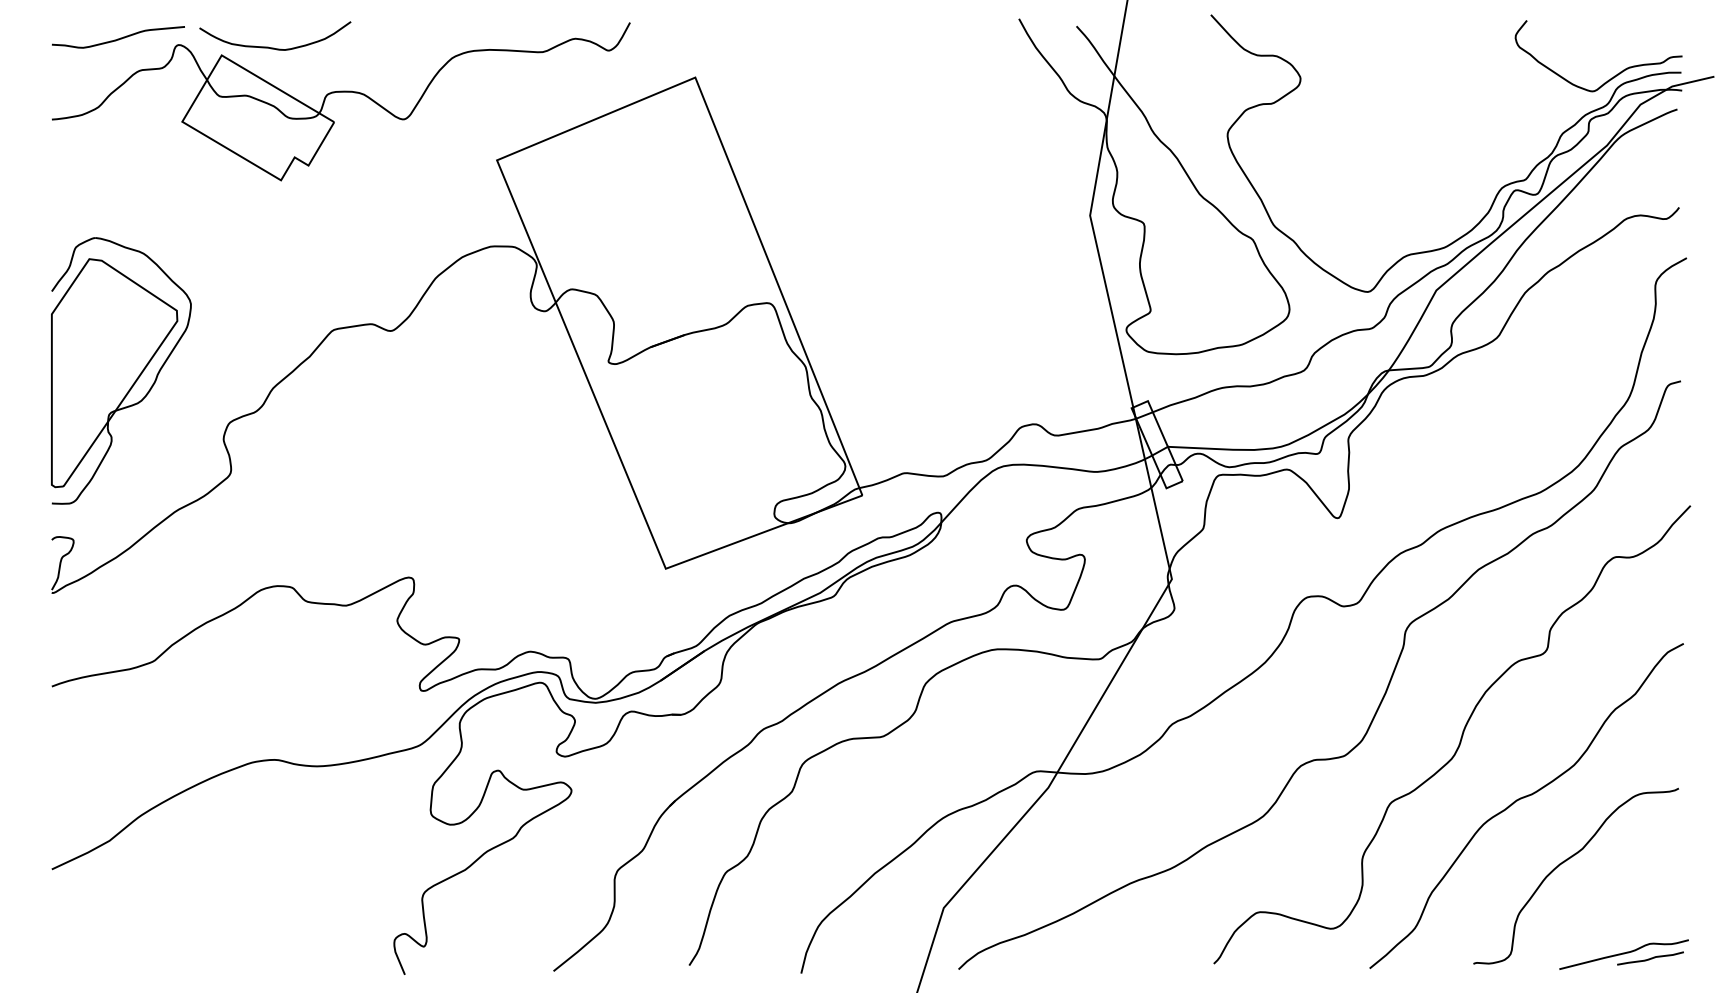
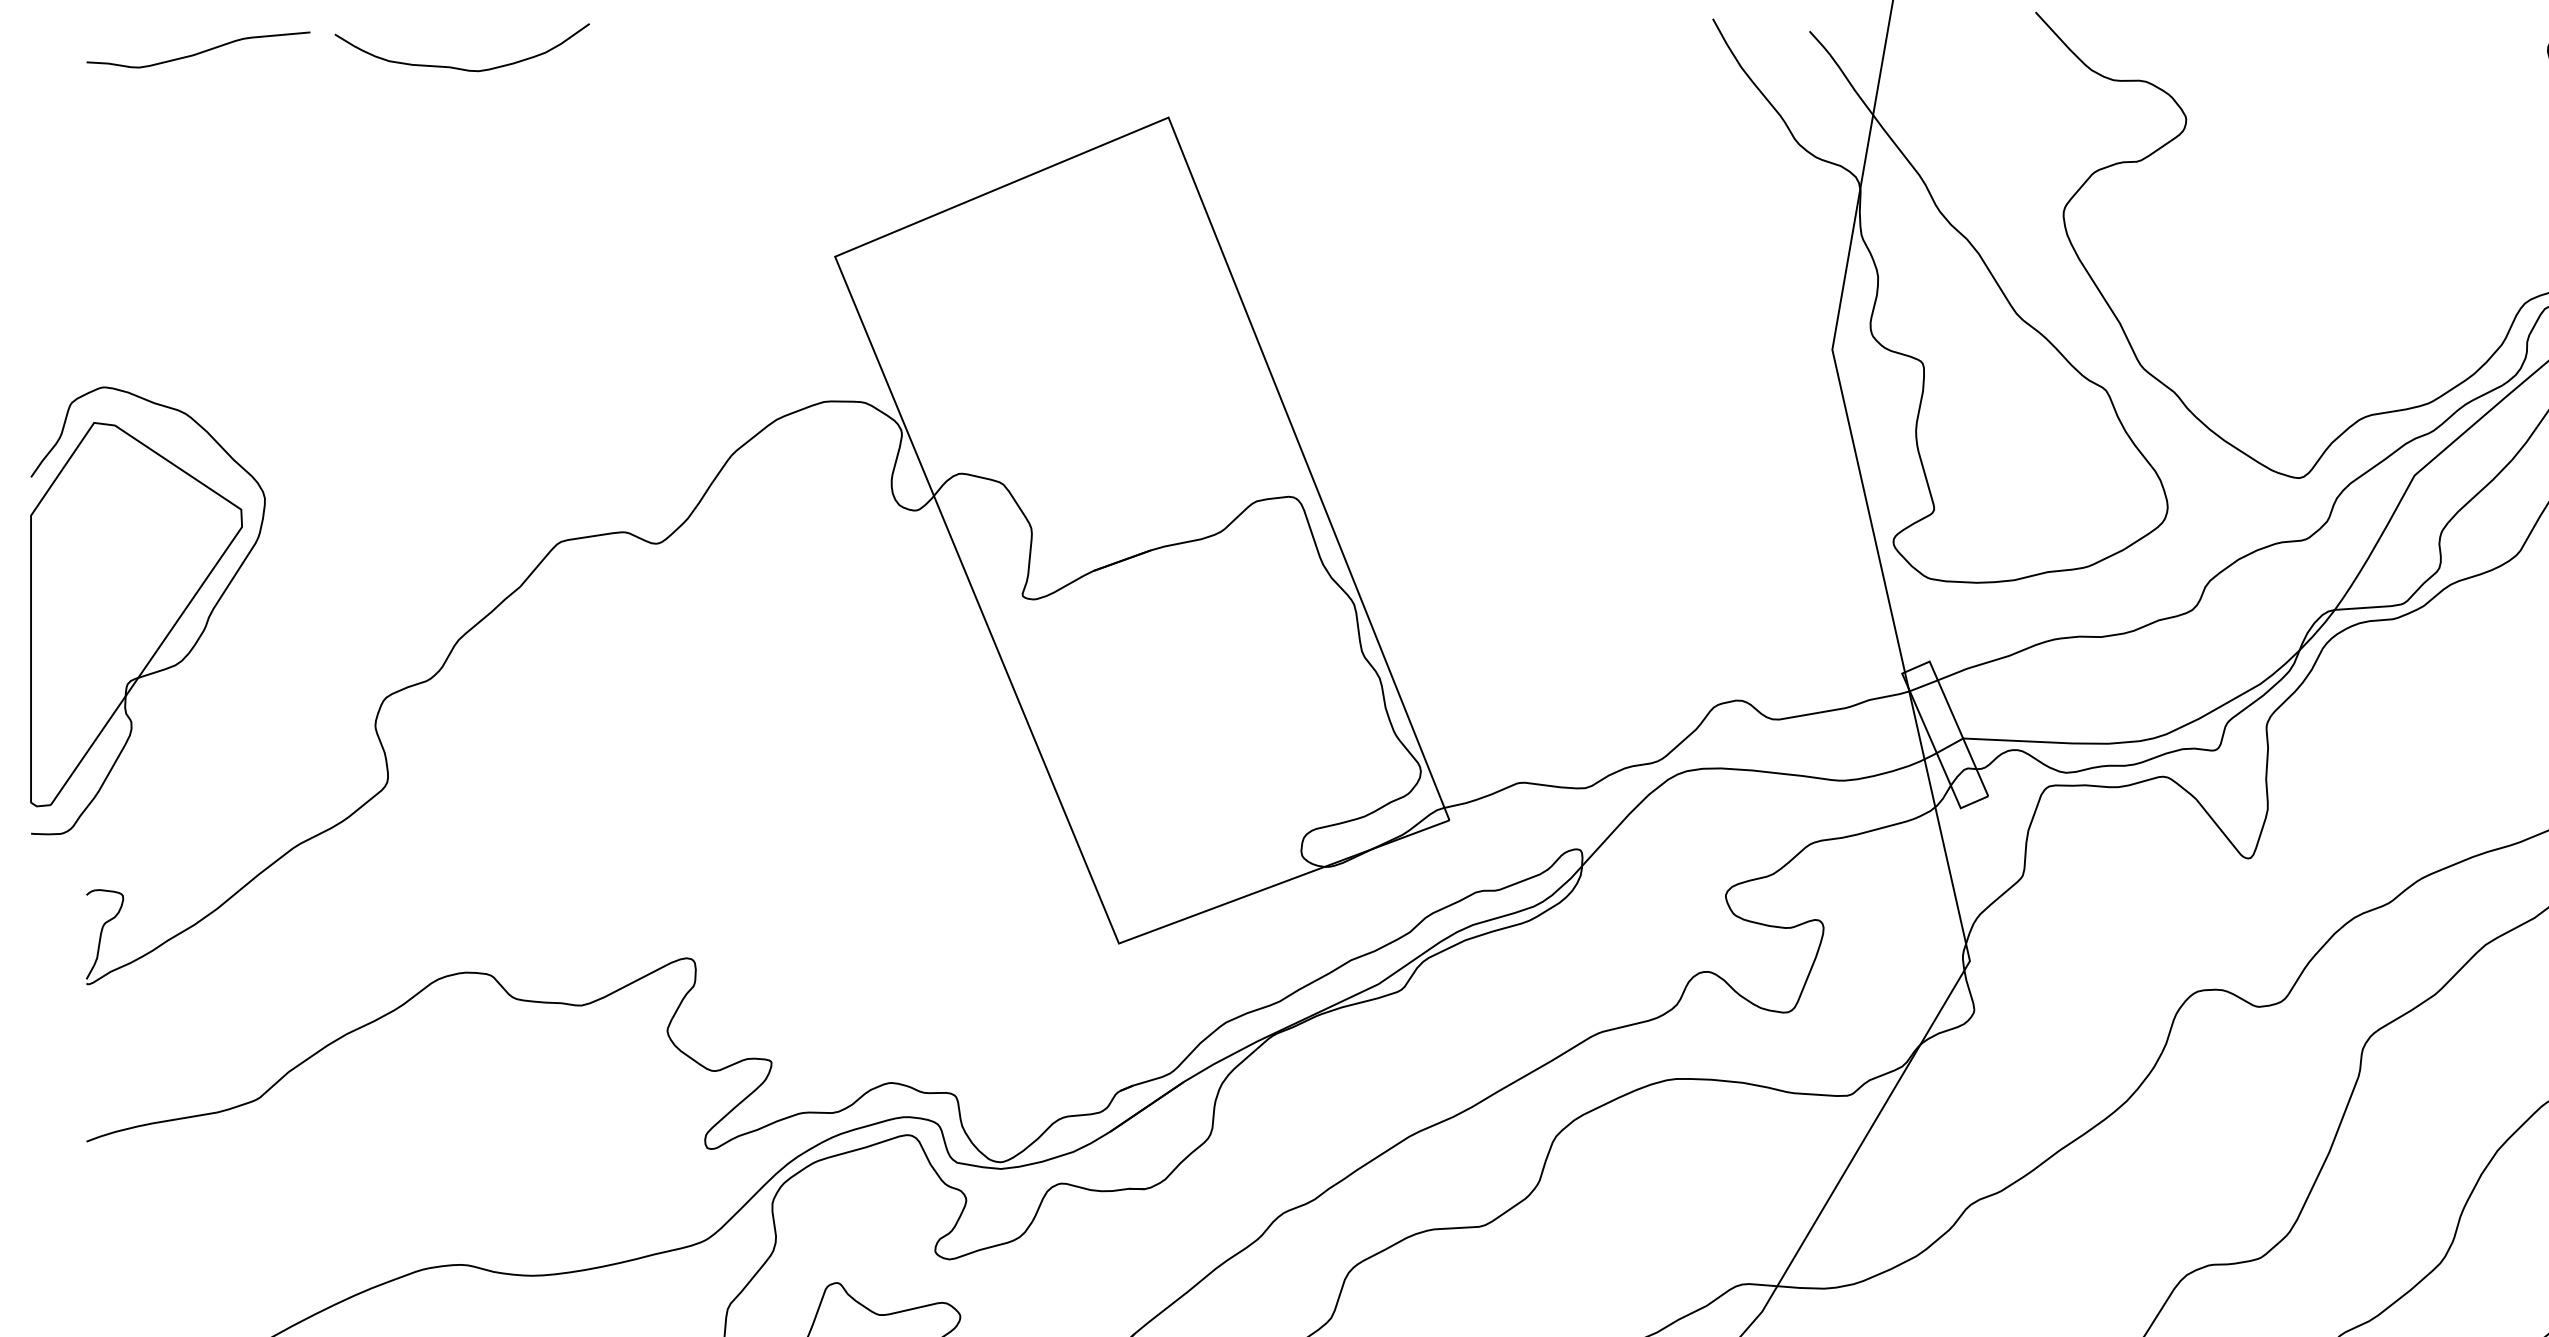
part: (341, 92) -> (573, 142), removed
part: (121, 370) -> (148, 610), moved

